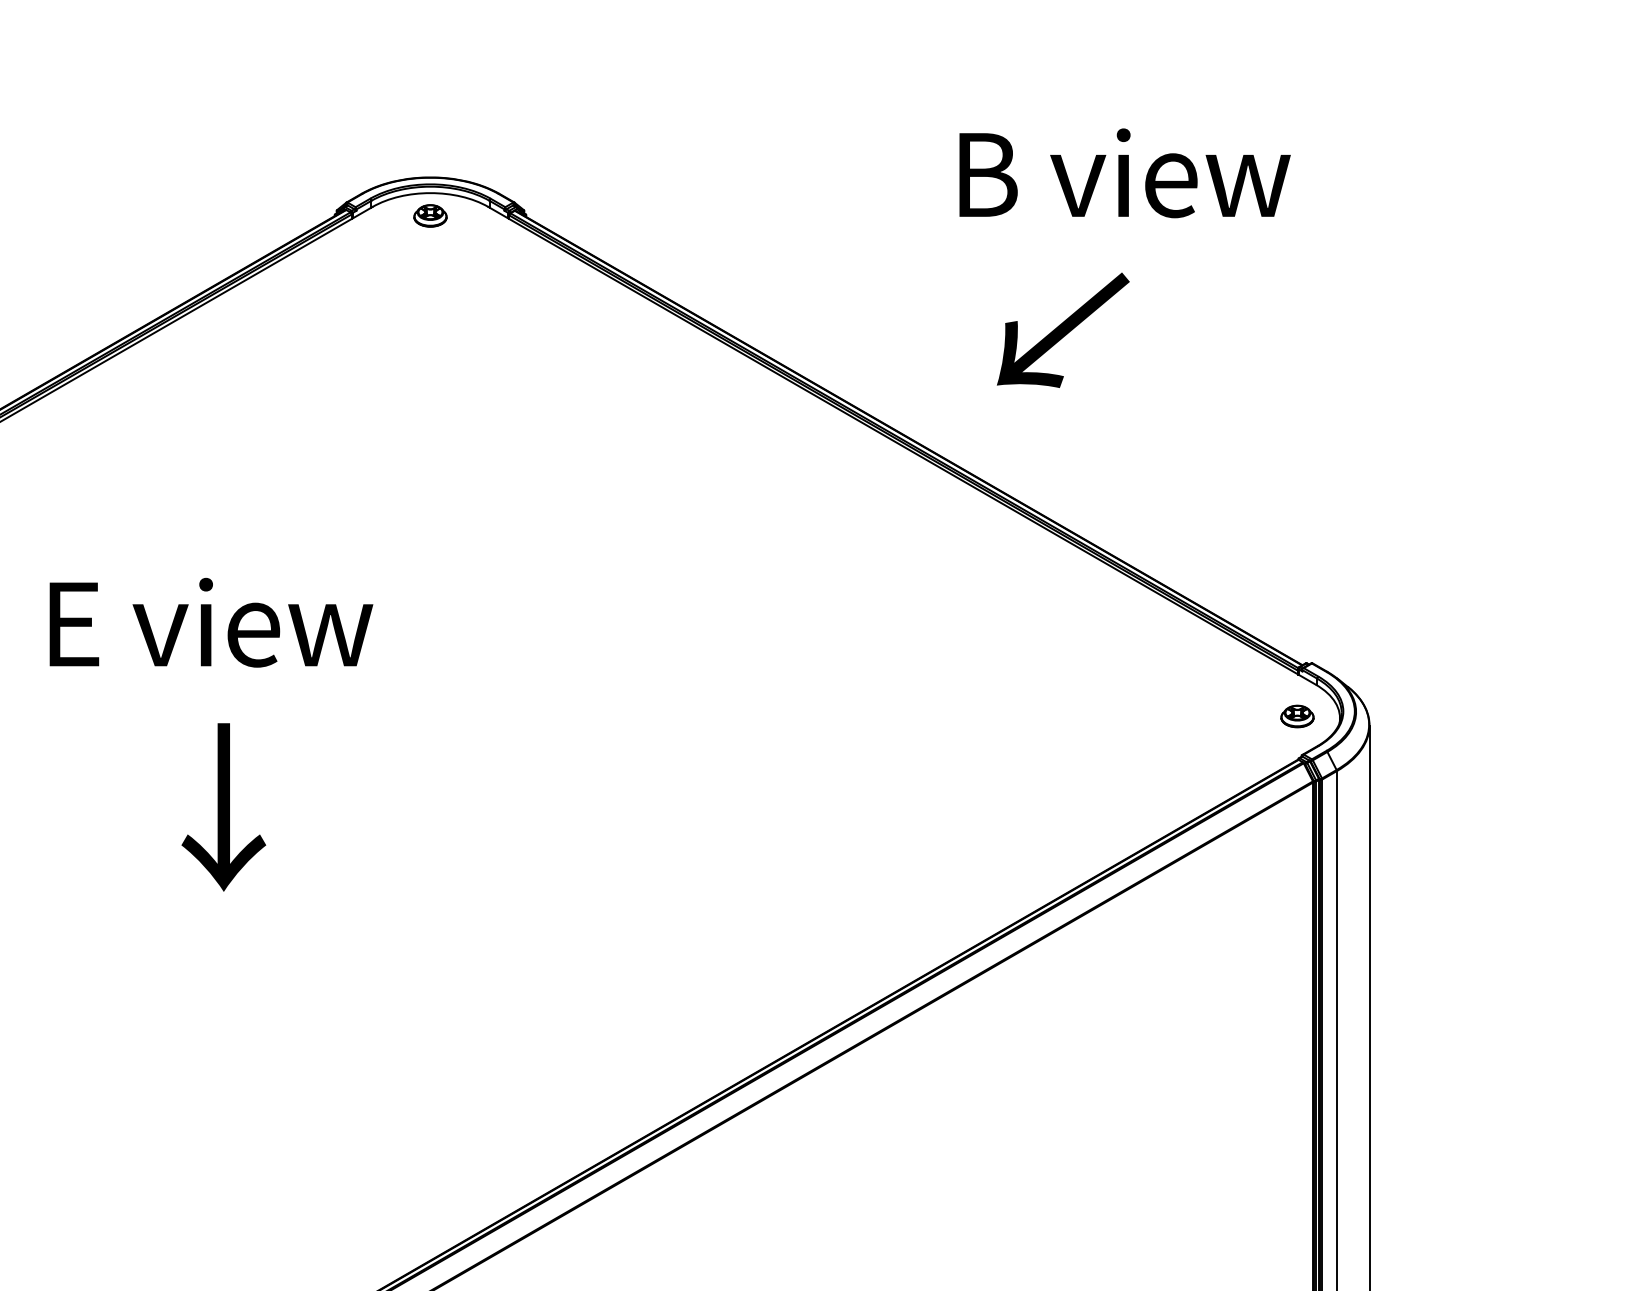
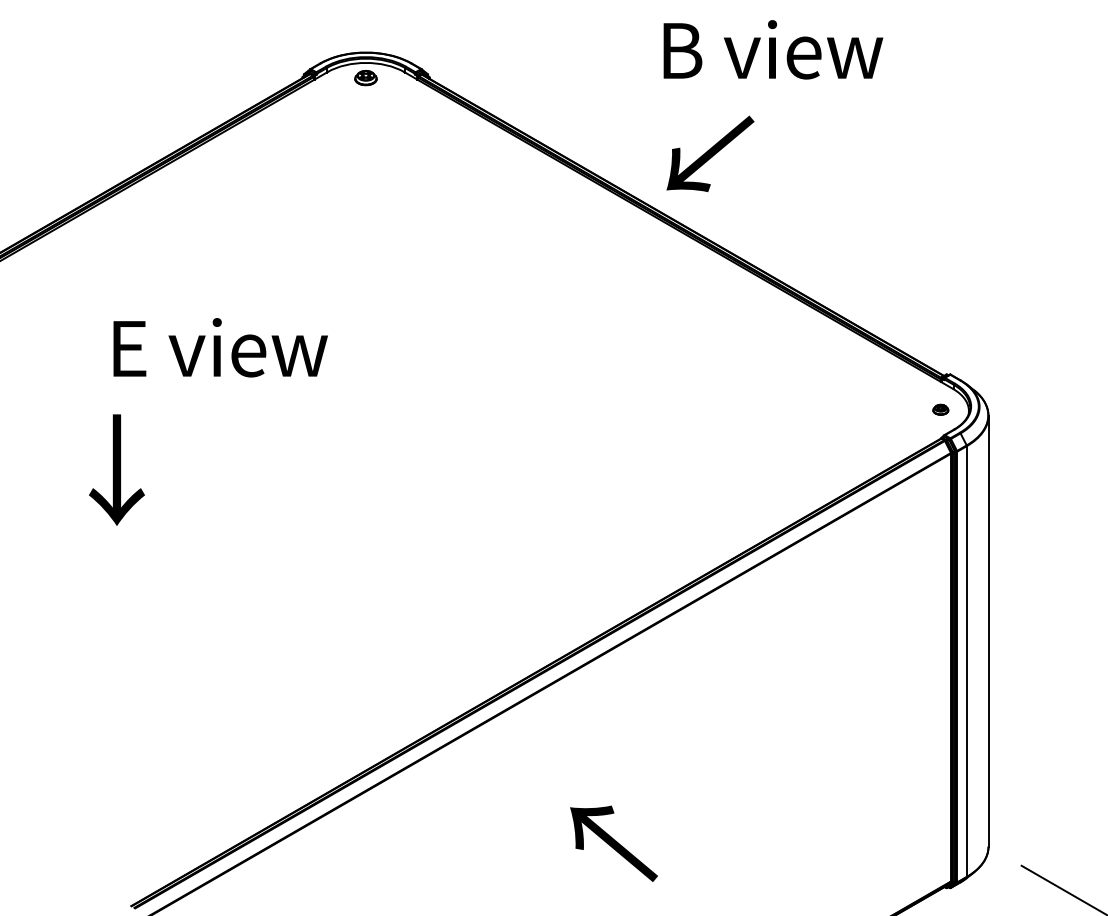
text: (1125, 172) -> (773, 49), moved
text: (1063, 329) -> (710, 153), moved
part: (1297, 715) -> (940, 409), size x0.7
text: (223, 806) -> (116, 469), moved

